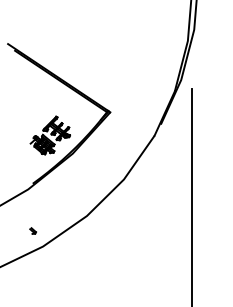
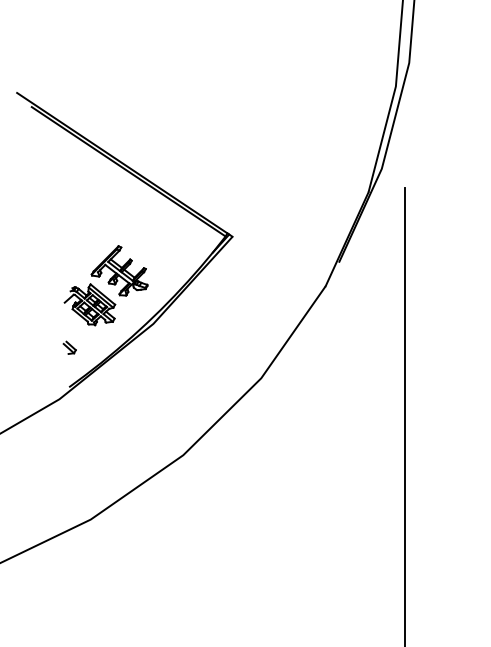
part: (32, 230) -> (68, 346), moved

